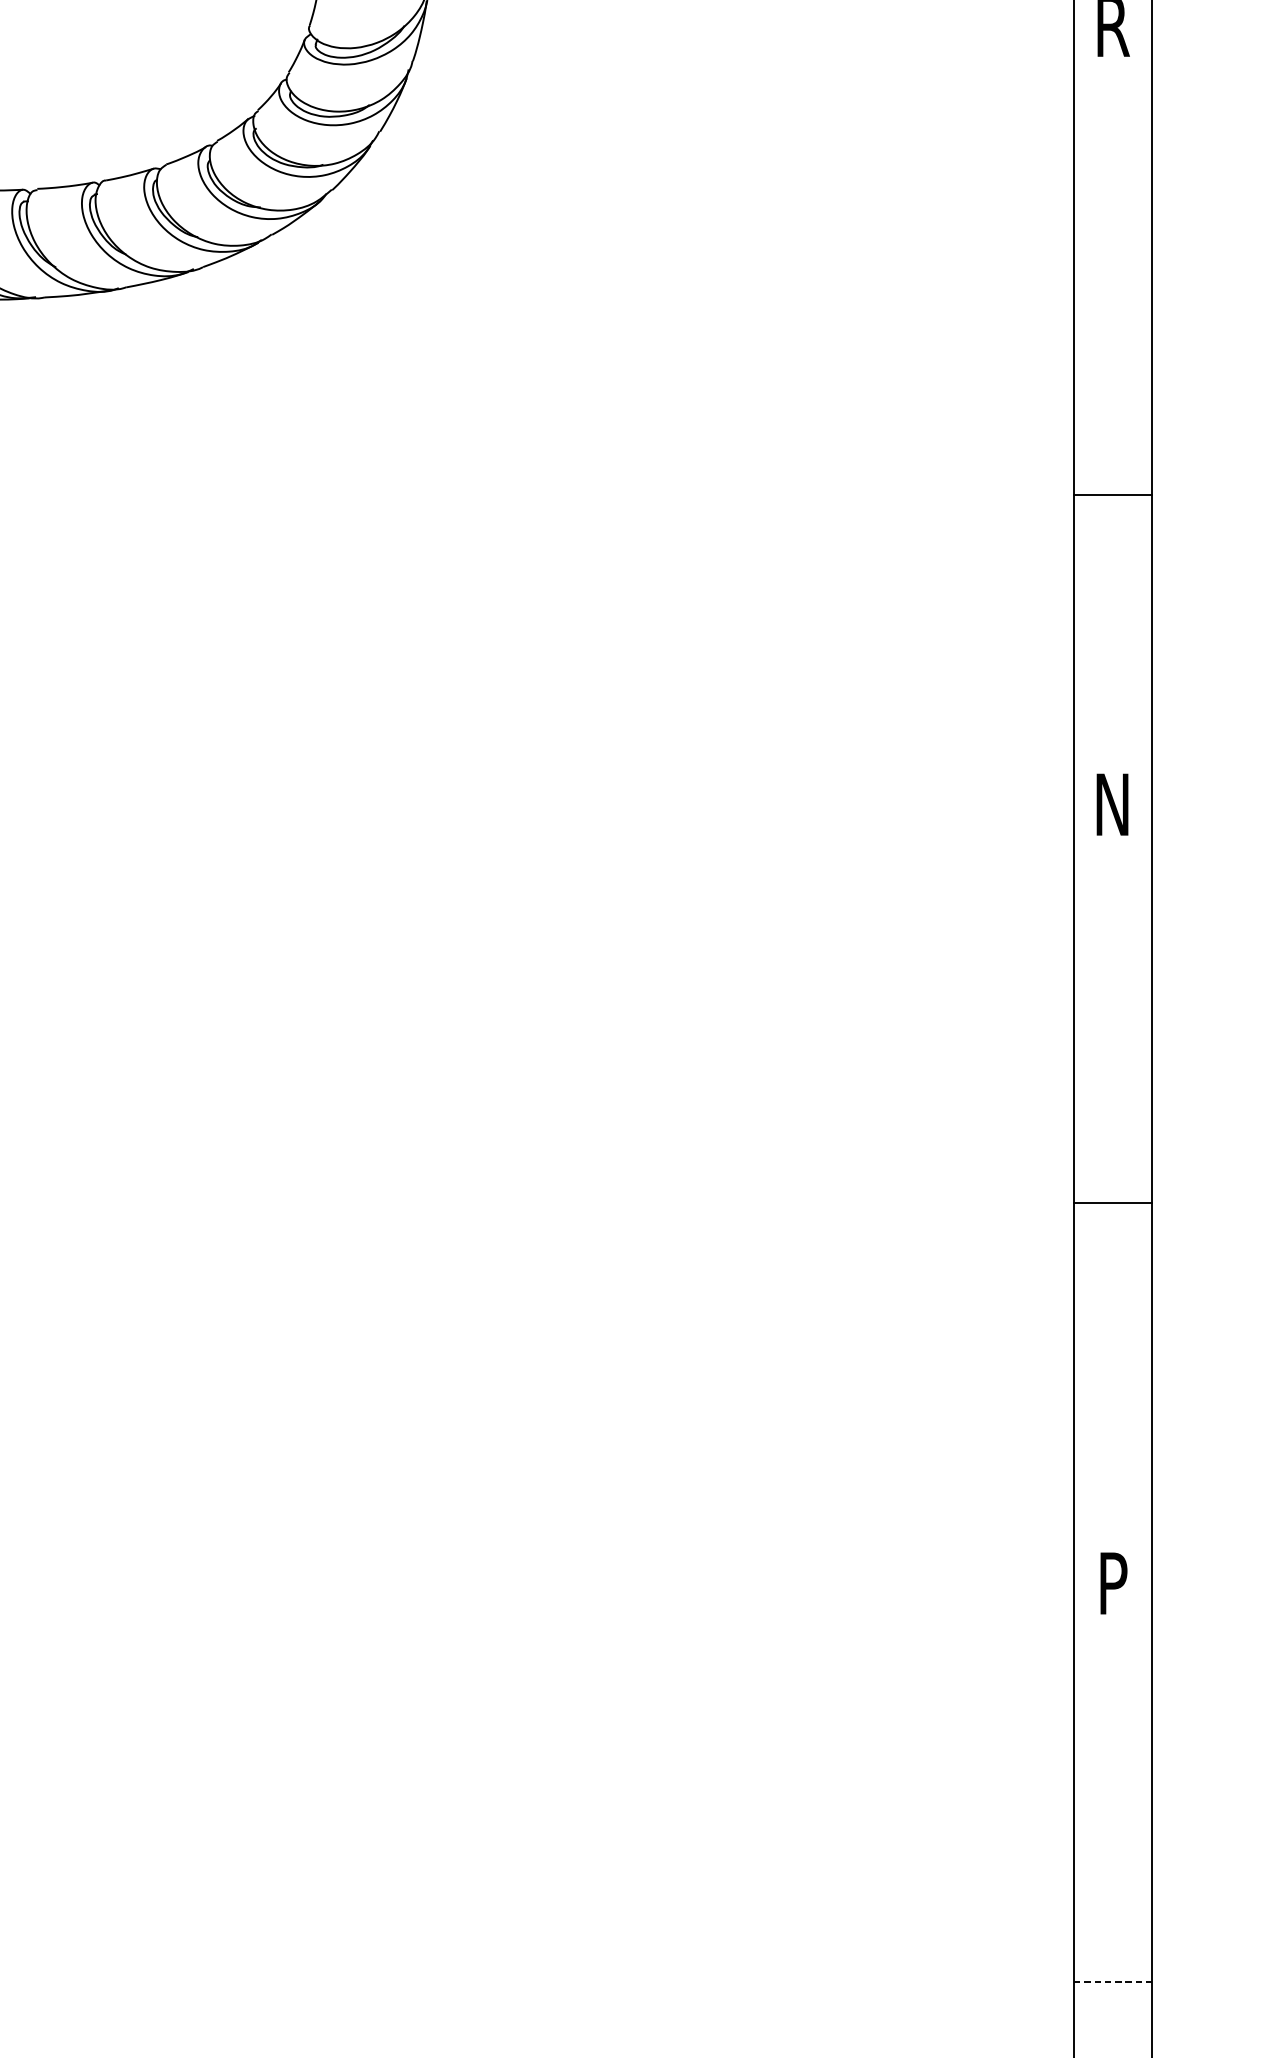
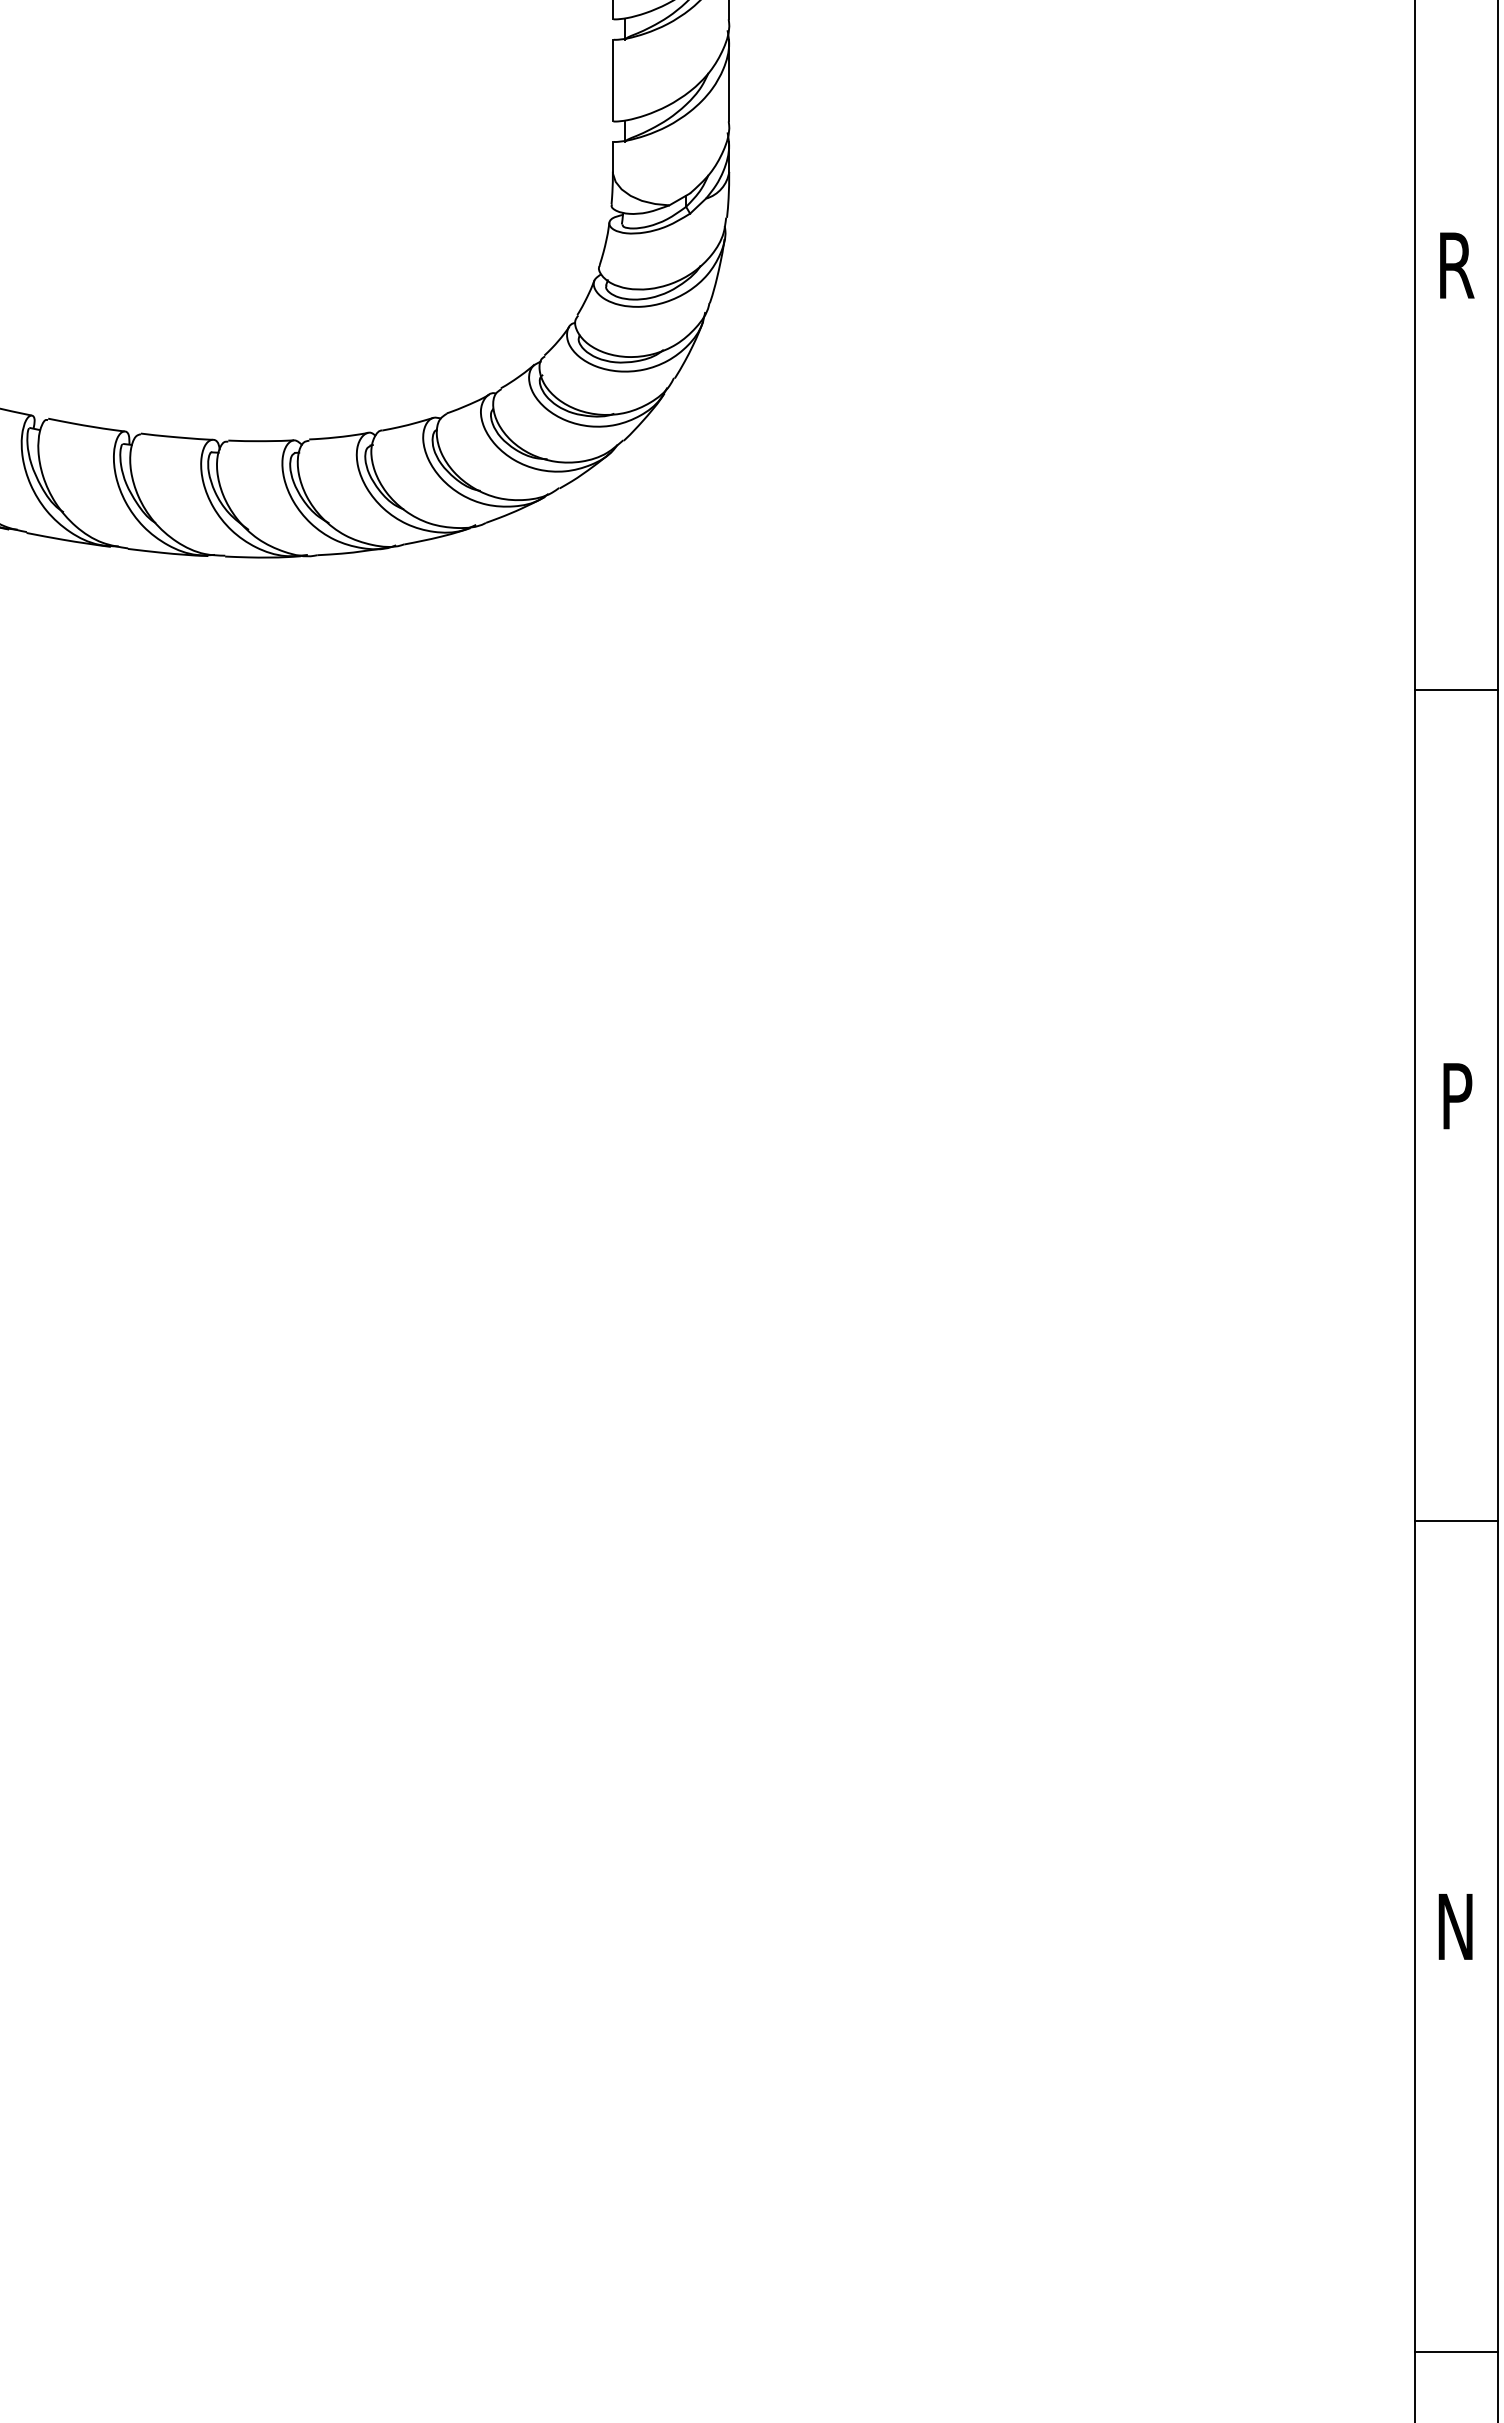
line: (1112, 494) -> (1455, 690), moved
text: (1112, 804) -> (1455, 1096), N -> P
text: (1112, 1583) -> (1455, 1926), P -> N
line: (1113, 1981) -> (1456, 2351), dashed -> solid

